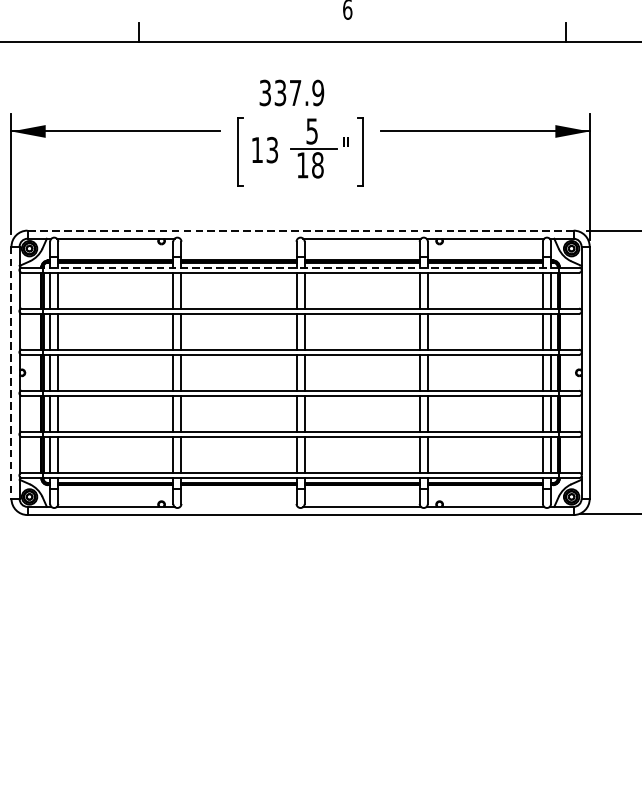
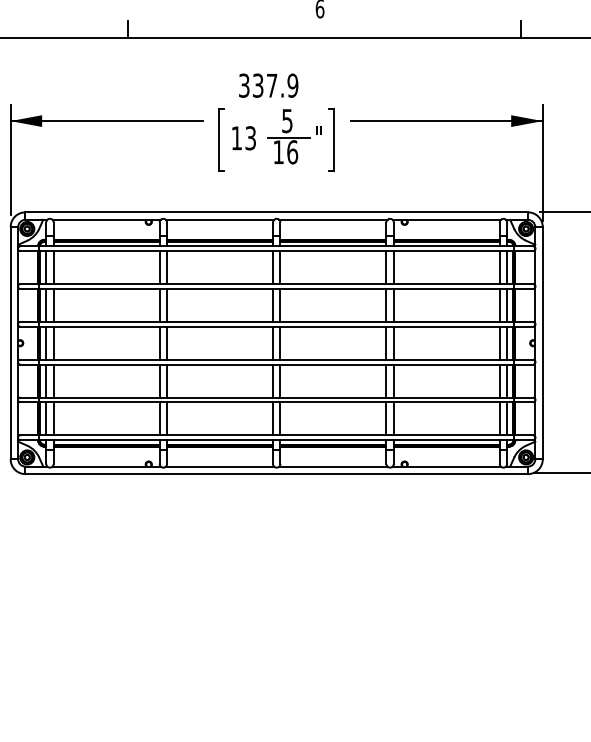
text: (317, 165) -> (292, 152), 18 -> 16
line: (300, 230) -> (276, 212), dashed -> solid
line: (238, 238) -> (219, 219), added
line: (300, 267) -> (276, 246), dashed -> solid
line: (11, 373) -> (10, 343), dashed -> solid
line: (238, 506) -> (219, 466), added

